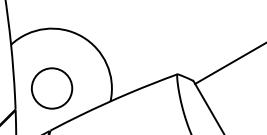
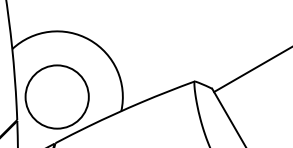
circle: (51, 88) -> (56, 96), size x1.43

